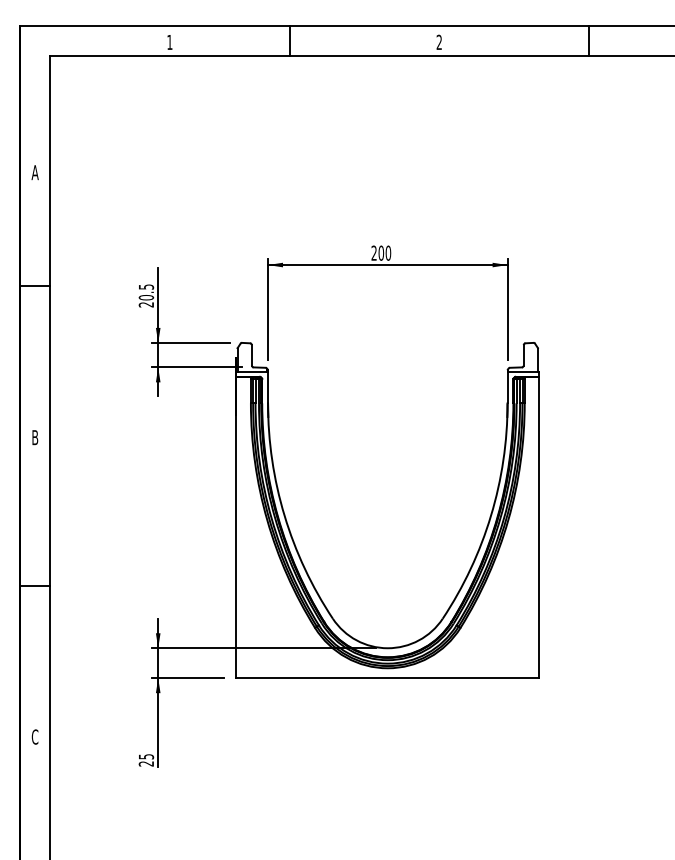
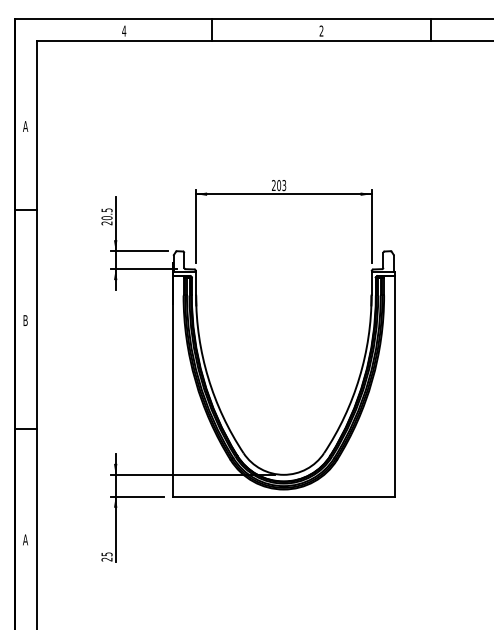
text: (169, 42) -> (123, 31), 1 -> 4
text: (388, 252) -> (284, 184), 200 -> 203
text: (34, 736) -> (25, 539), C -> A

